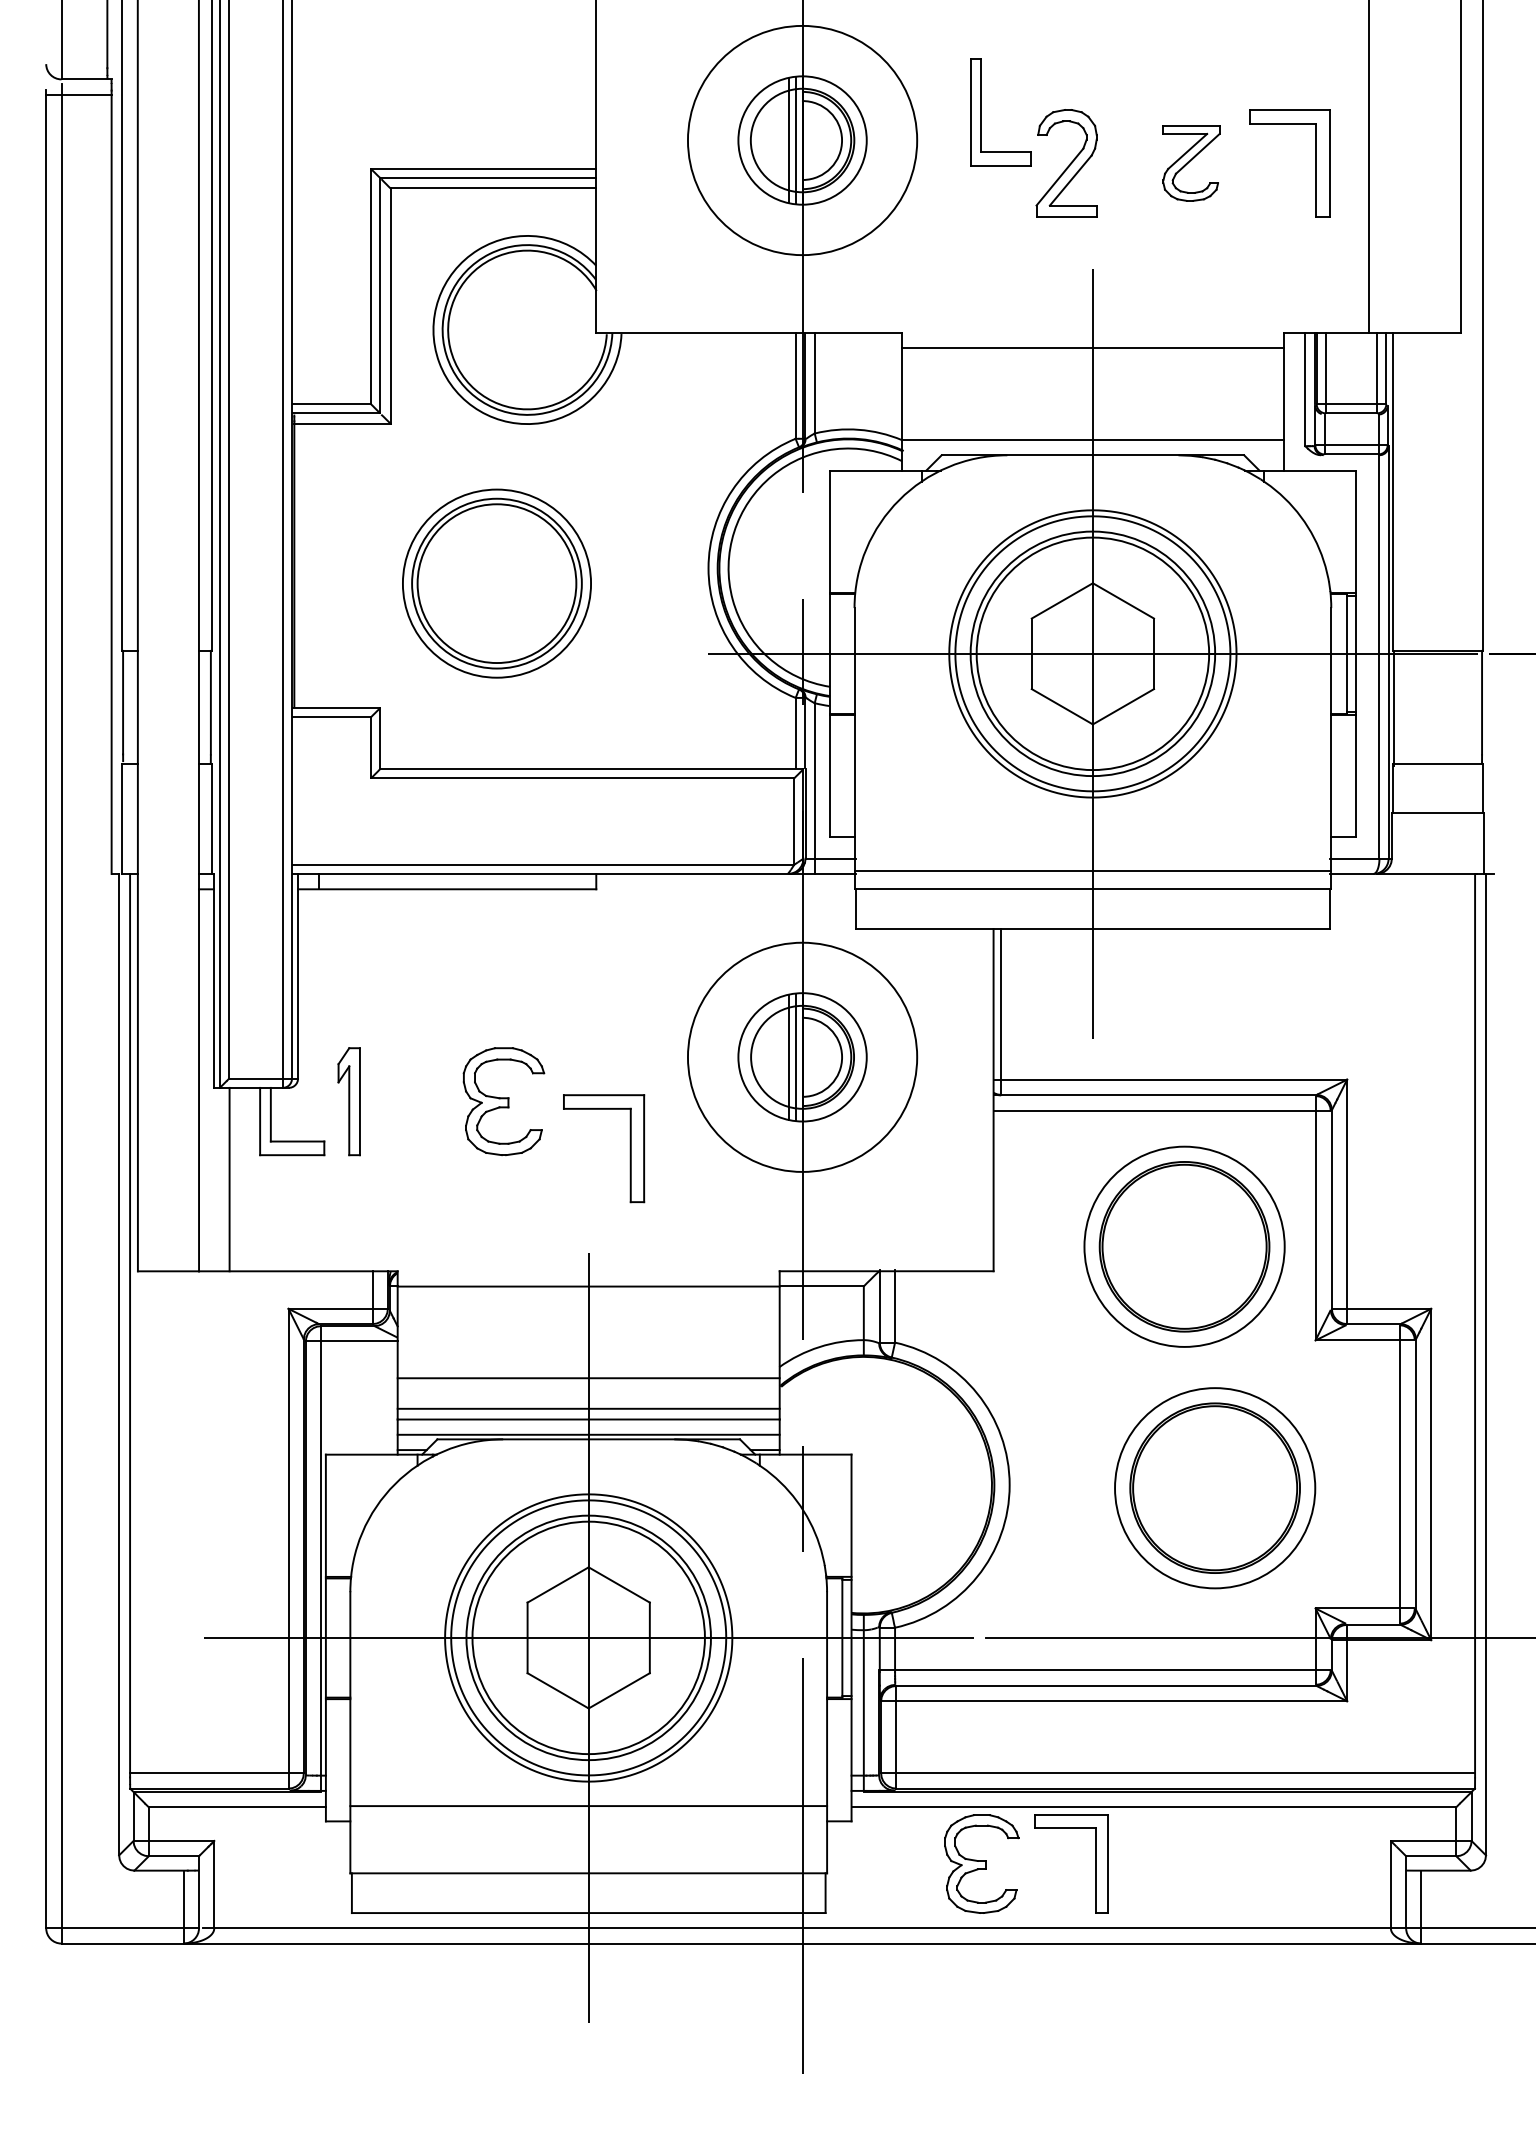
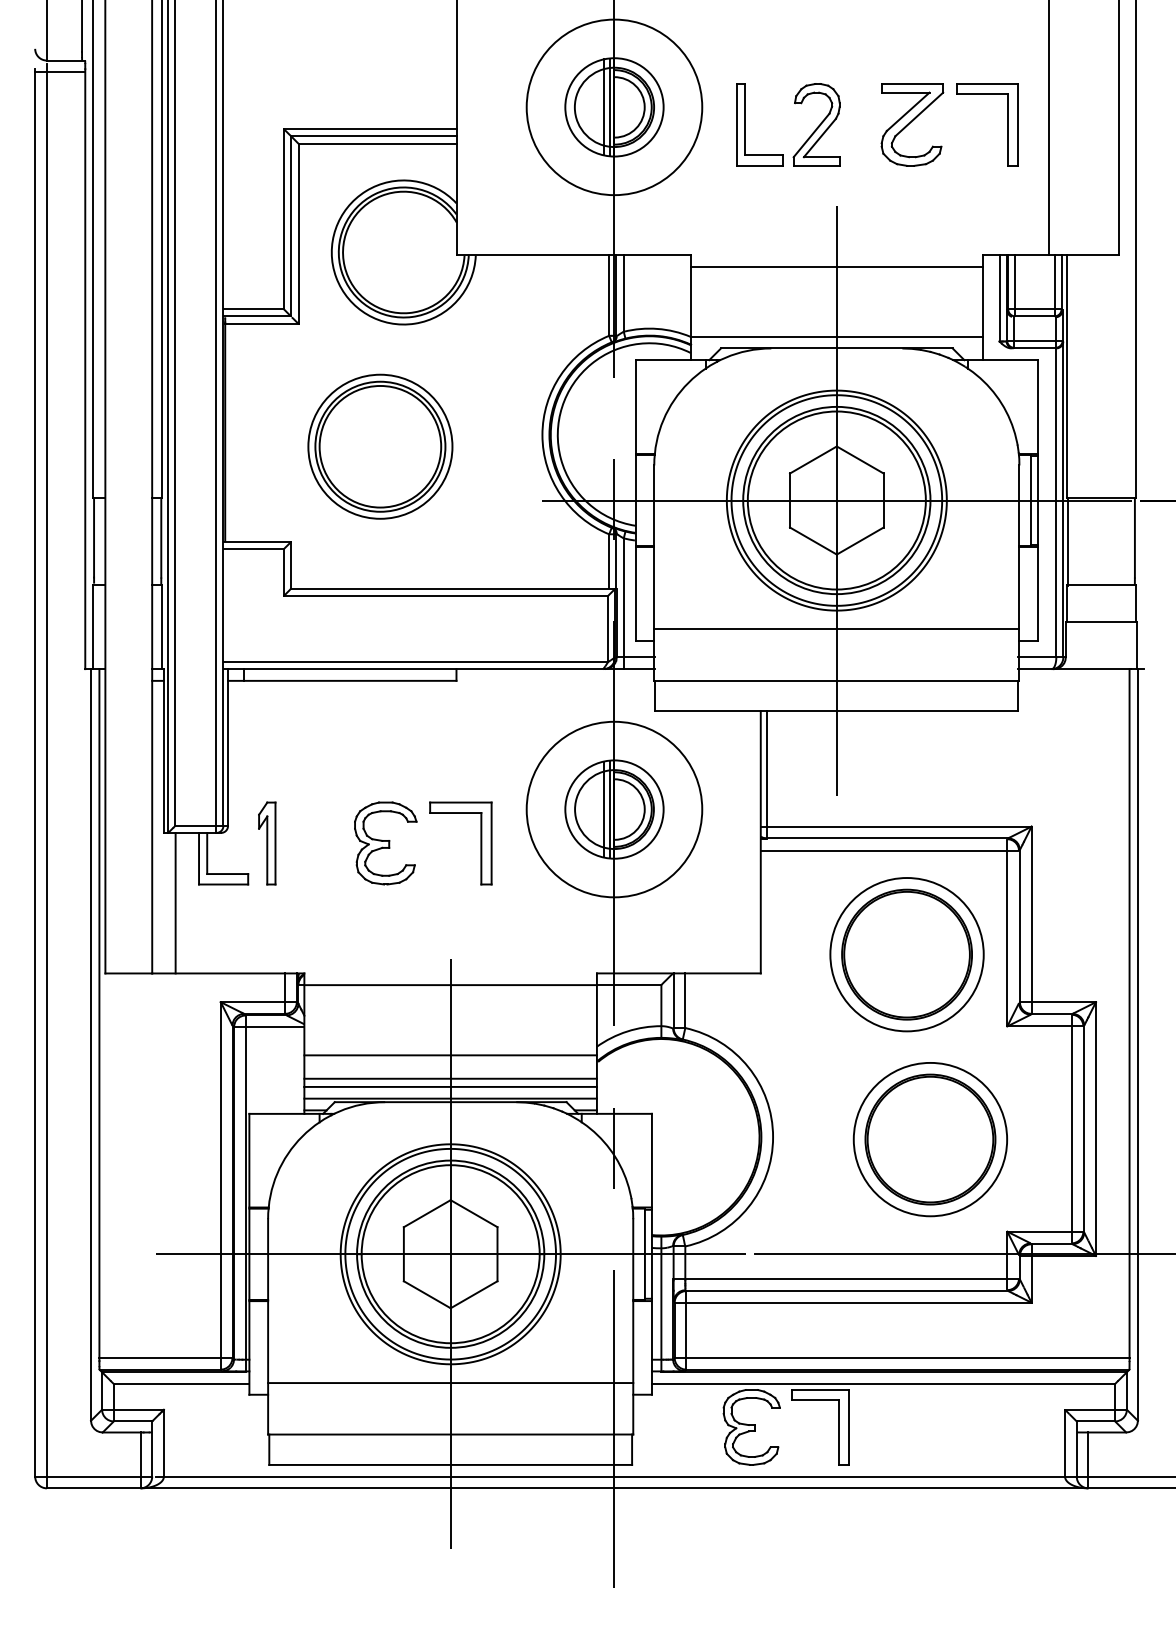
part: (981, 112) -> (745, 124), moved
part: (1191, 163) -> (912, 124), size x1.43
line: (1092, 871) -> (836, 629), moved
part: (629, 1148) -> (480, 843), moved

